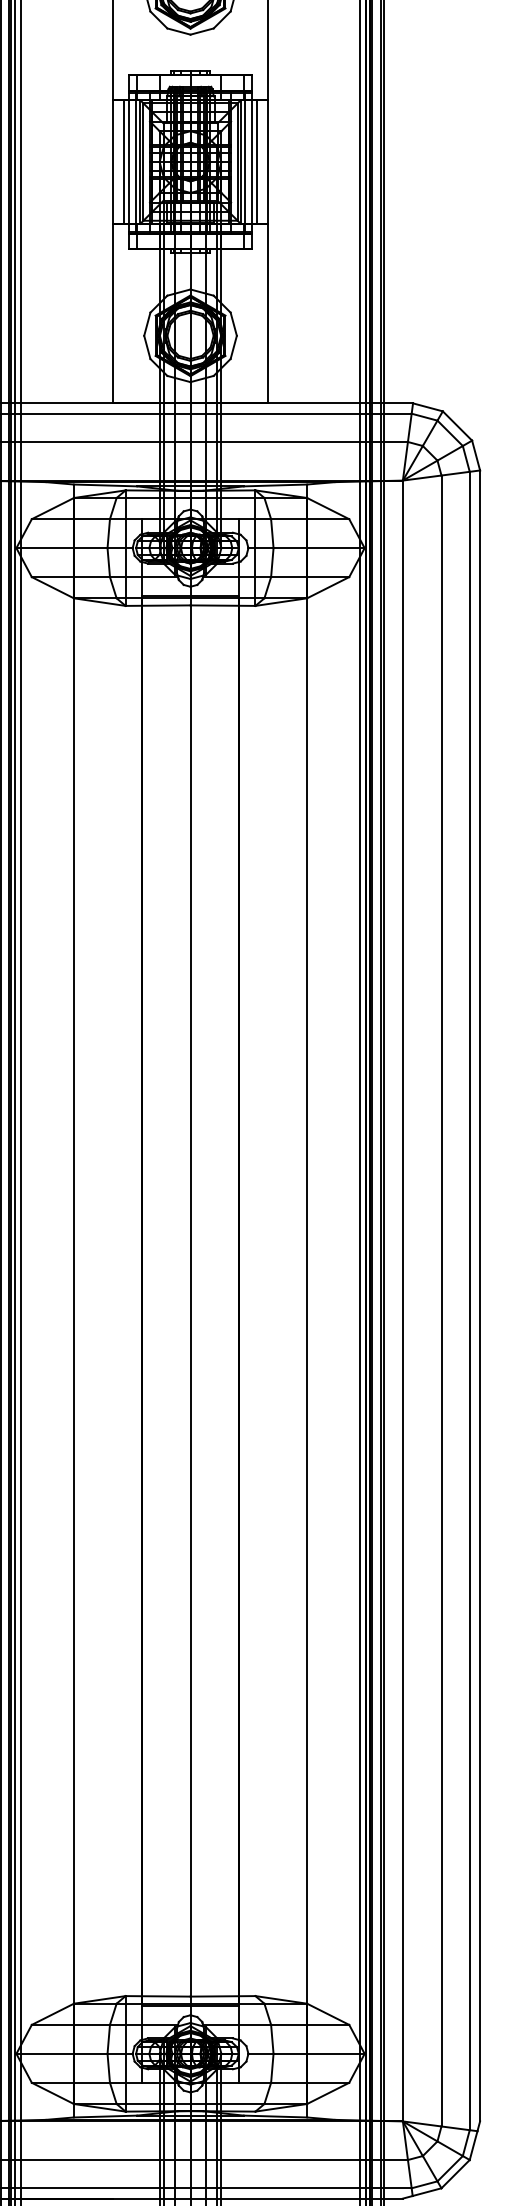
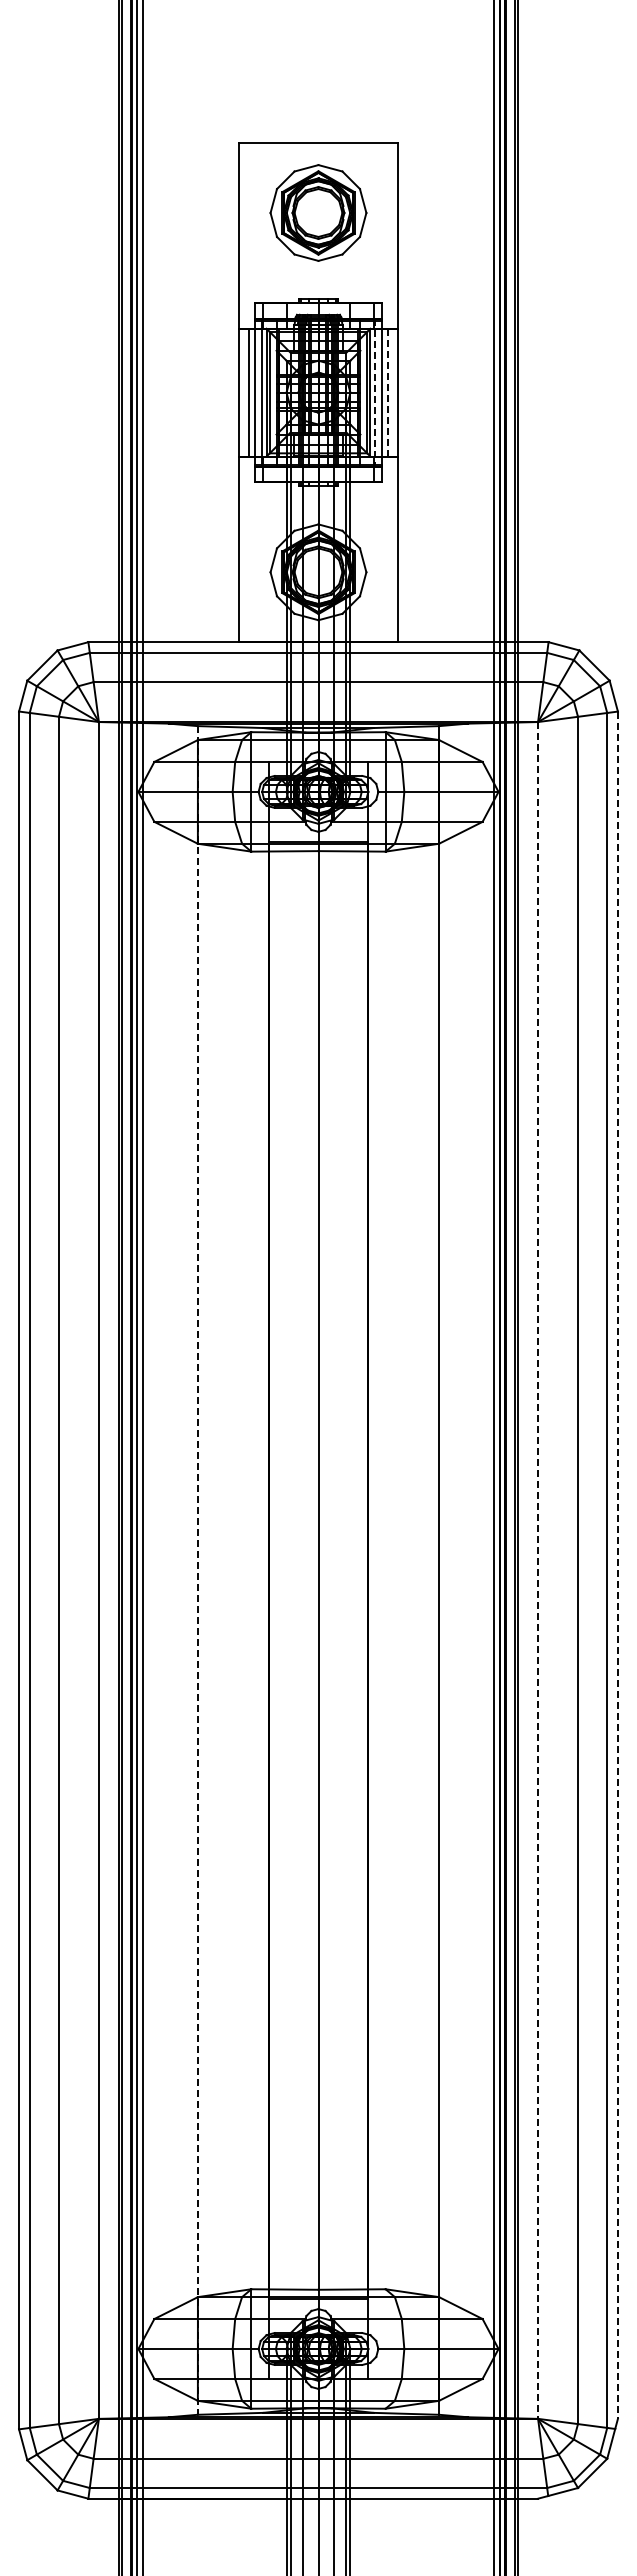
line: (244, 161) -> (374, 392), solid -> dashed
line: (257, 161) -> (387, 392), solid -> dashed
line: (479, 1296) -> (617, 1565), solid -> dashed
line: (73, 1301) -> (197, 1570), solid -> dashed
line: (403, 1301) -> (538, 1570), solid -> dashed

